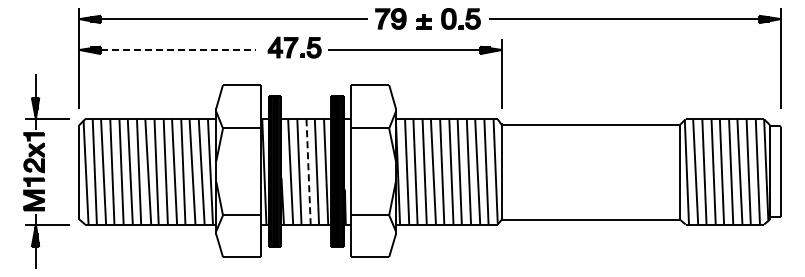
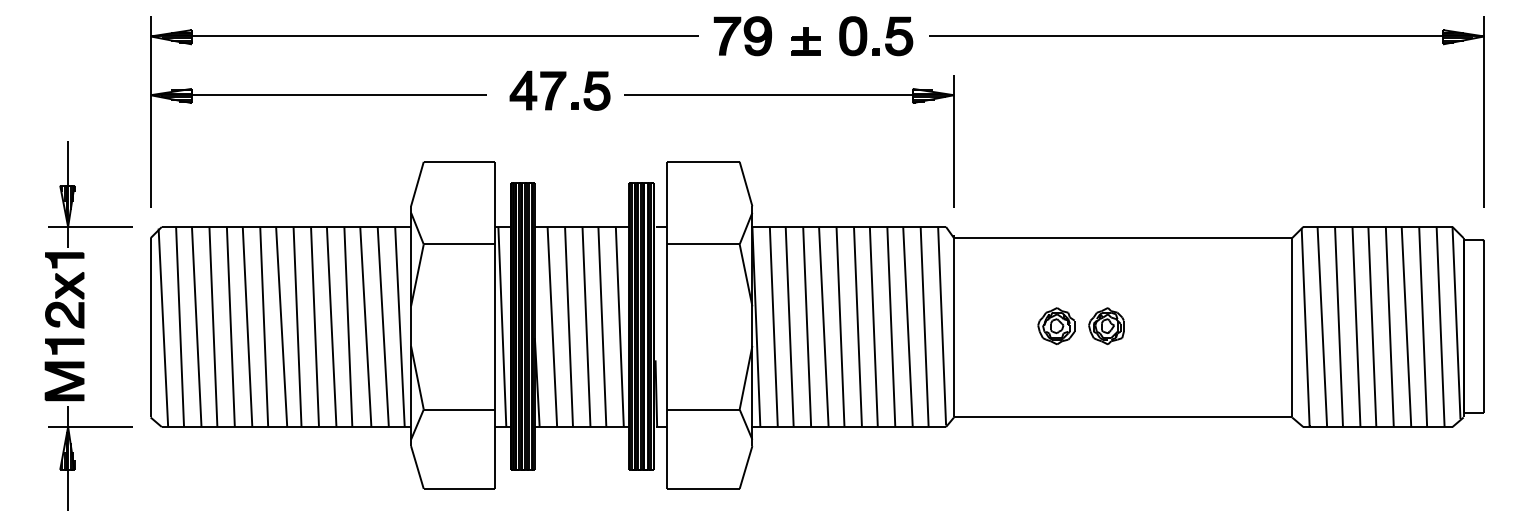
line: (167, 49) -> (318, 94), dashed -> solid
line: (308, 171) -> (586, 326), dashed -> solid
part: (568, 171) -> (1080, 326), added

